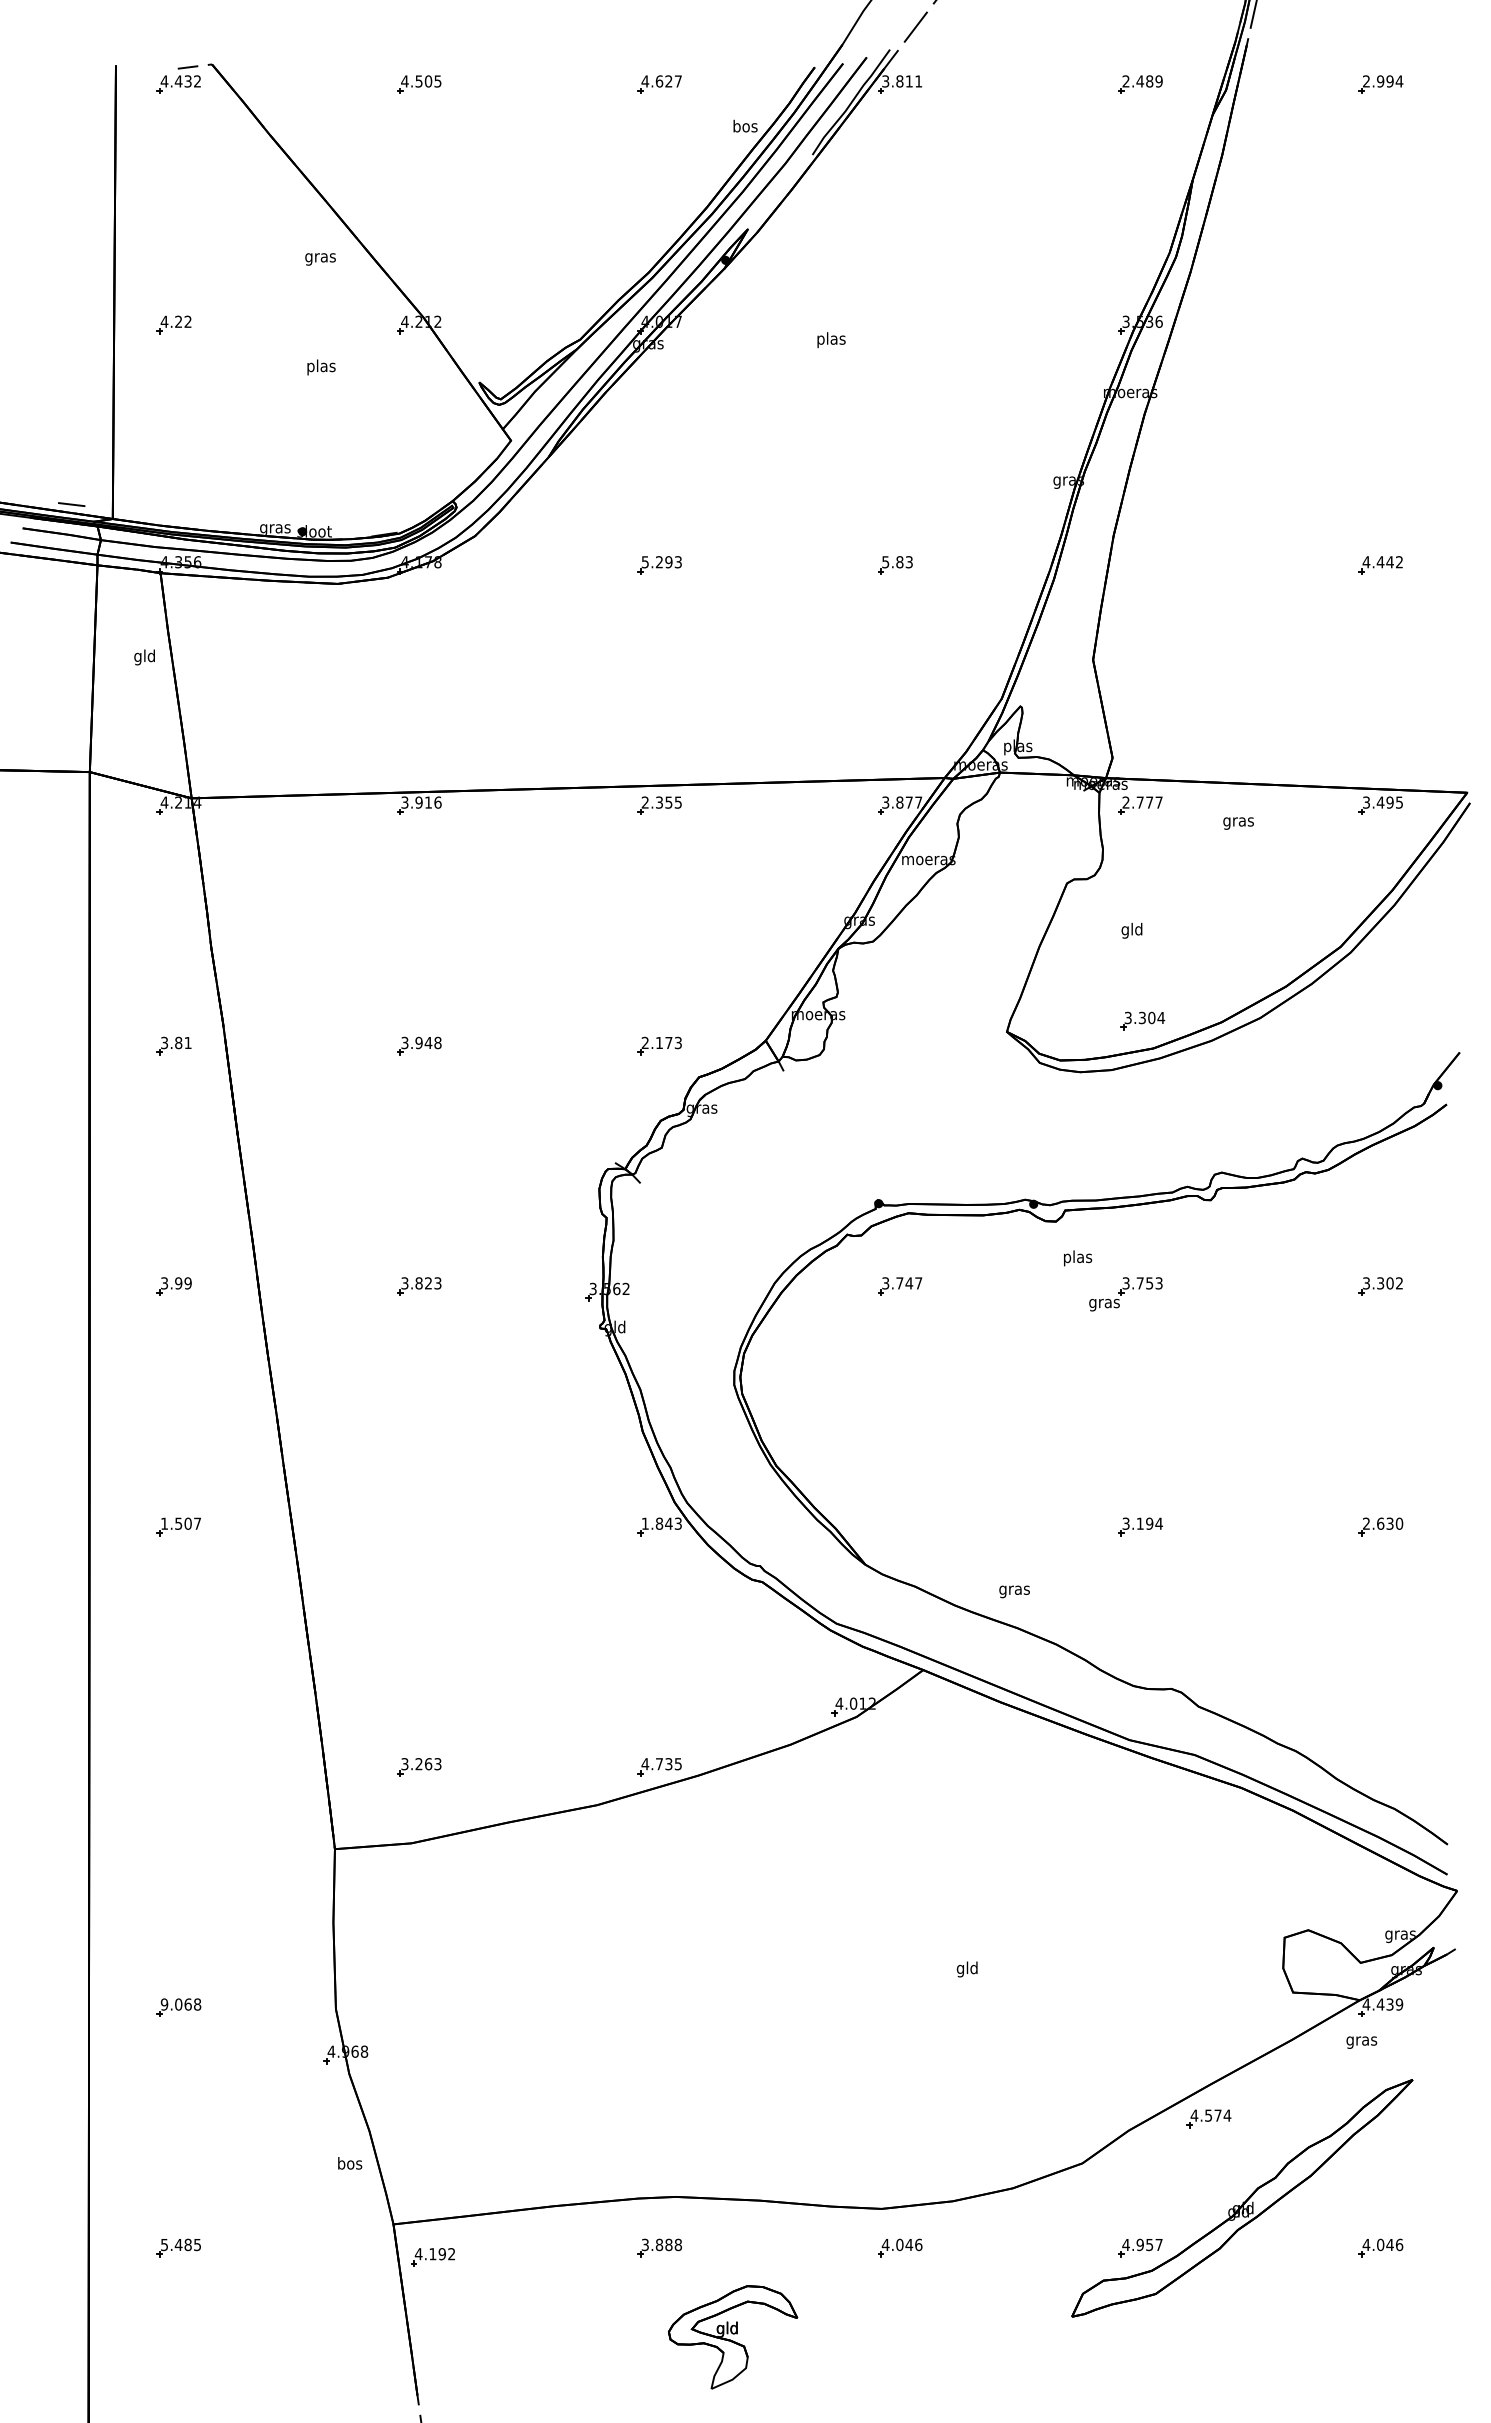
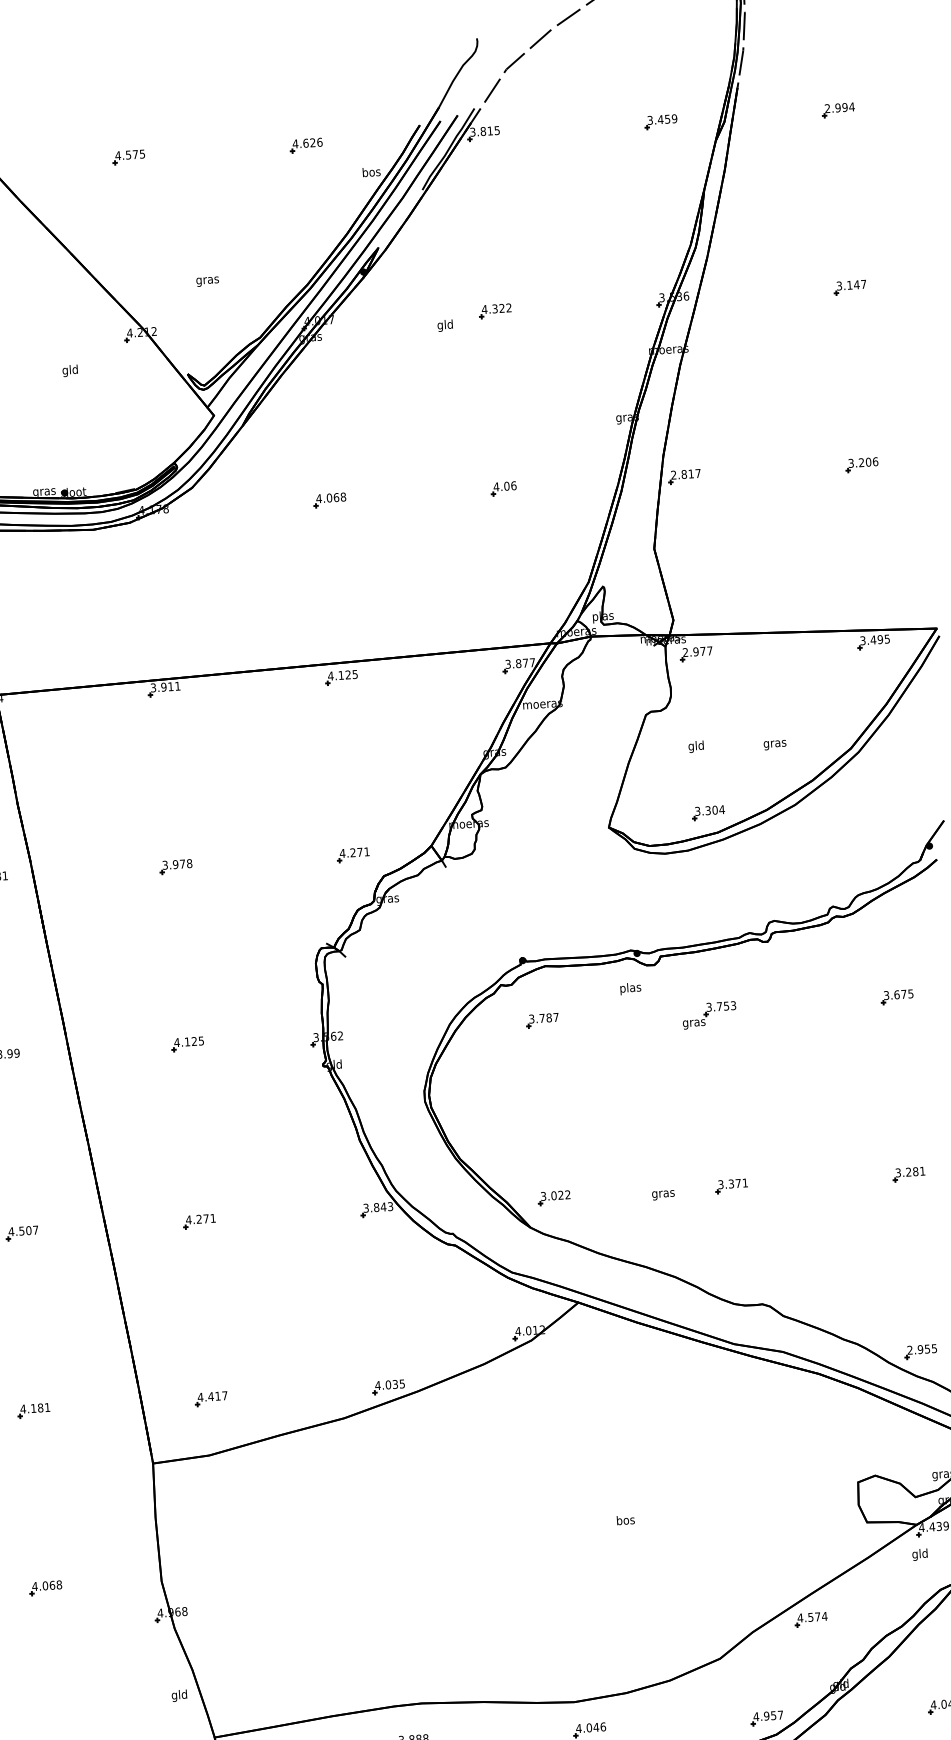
text: (428, 81) -> (135, 154), 4.505 -> 4.575
text: (678, 81) -> (319, 142), 4.627 -> 4.626
text: (918, 81) -> (497, 130), 3.811 -> 3.815
text: (1137, 81) -> (658, 119), 2.489 -> 3.459
text: (320, 259) -> (207, 281), moved
part: (899, 324) -> (494, 310), added
part: (1380, 324) -> (849, 287), added
text: (831, 340) -> (445, 326), plas -> gld
text: (321, 367) -> (70, 370), plas -> gld
text: (661, 562) -> (331, 498), 5.293 -> 4.068
text: (897, 562) -> (505, 486), 5.83 -> 4.06
text: (1382, 562) -> (863, 462), 4.442 -> 3.206
part: (1140, 565) -> (684, 476), added
text: (437, 802) -> (177, 686), 3.916 -> 3.911
text: (656, 802) -> (339, 675), 2.355 -> 4.125
text: (1139, 802) -> (695, 651), 2.777 -> 2.977
text: (1238, 823) -> (775, 745), moved
text: (428, 1042) -> (182, 863), 3.948 -> 3.978
text: (661, 1042) -> (354, 852), 2.173 -> 4.271
text: (1078, 1258) -> (631, 988), moved
text: (421, 1283) -> (189, 1041), 3.823 -> 4.125
text: (909, 1283) -> (549, 1017), 3.747 -> 3.787
text: (1389, 1283) -> (903, 994), 3.302 -> 3.675
text: (164, 1523) -> (11, 1231), 1.507 -> 4.507
text: (644, 1523) -> (365, 1208), 1.843 -> 3.843
text: (1149, 1523) -> (738, 1183), 3.194 -> 3.371
text: (1383, 1523) -> (910, 1171), 2.630 -> 3.281
part: (419, 1526) -> (199, 1221), added
part: (899, 1526) -> (553, 1197), added
text: (1014, 1591) -> (663, 1194), moved
text: (421, 1764) -> (212, 1396), 3.263 -> 4.417
text: (659, 1764) -> (388, 1385), 4.735 -> 4.035
part: (178, 1767) -> (33, 1410), added
part: (1380, 1767) -> (920, 1352), added
text: (967, 1969) -> (625, 1521), gld -> bos
text: (164, 2004) -> (34, 1586), 9.068 -> 4.068
text: (1361, 2040) -> (919, 1554), gras -> gld
text: (350, 2164) -> (180, 1695), bos -> gld

